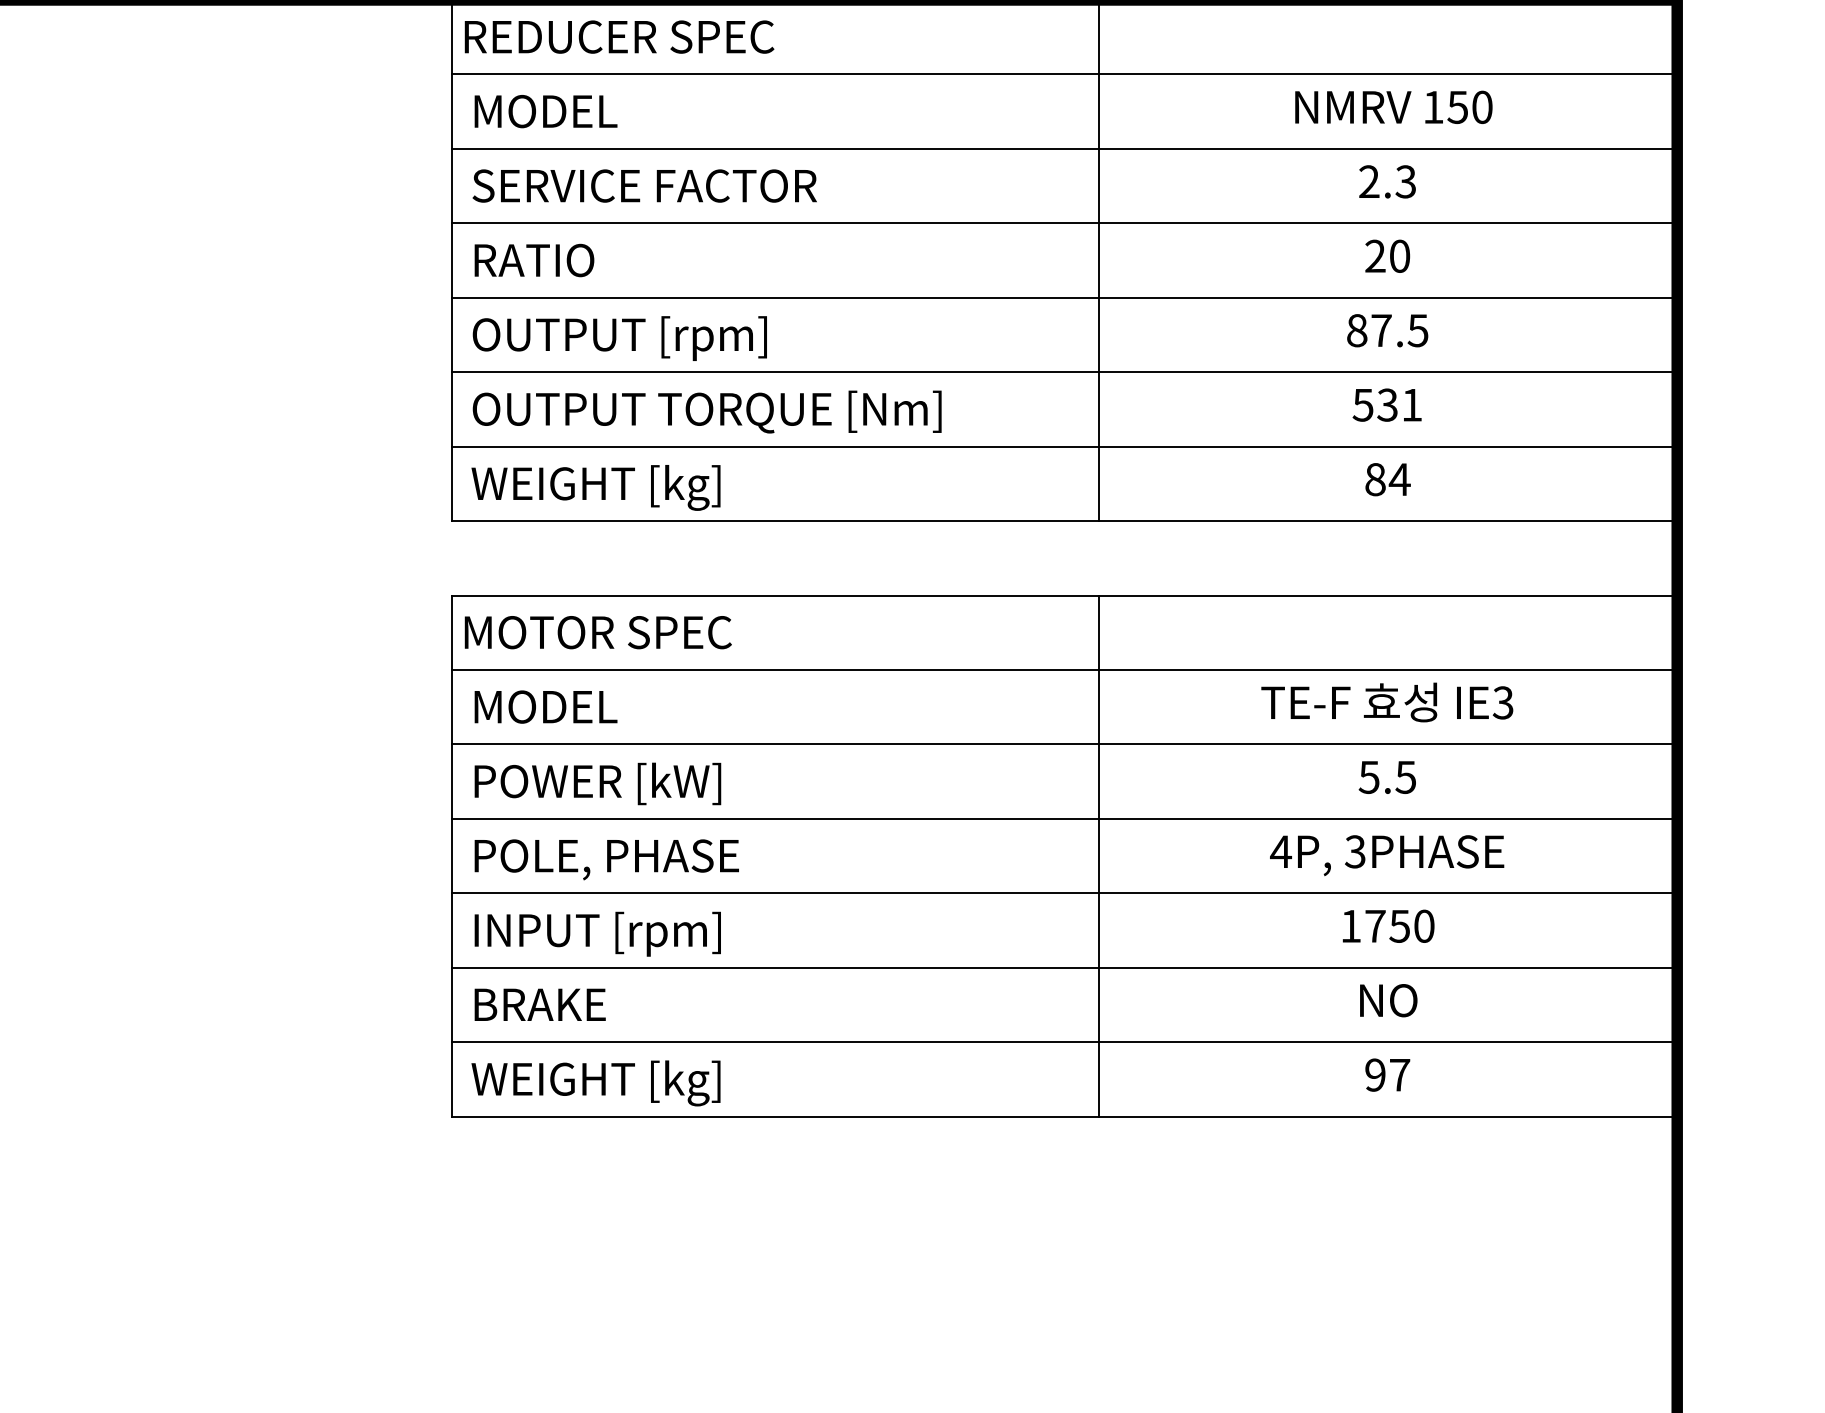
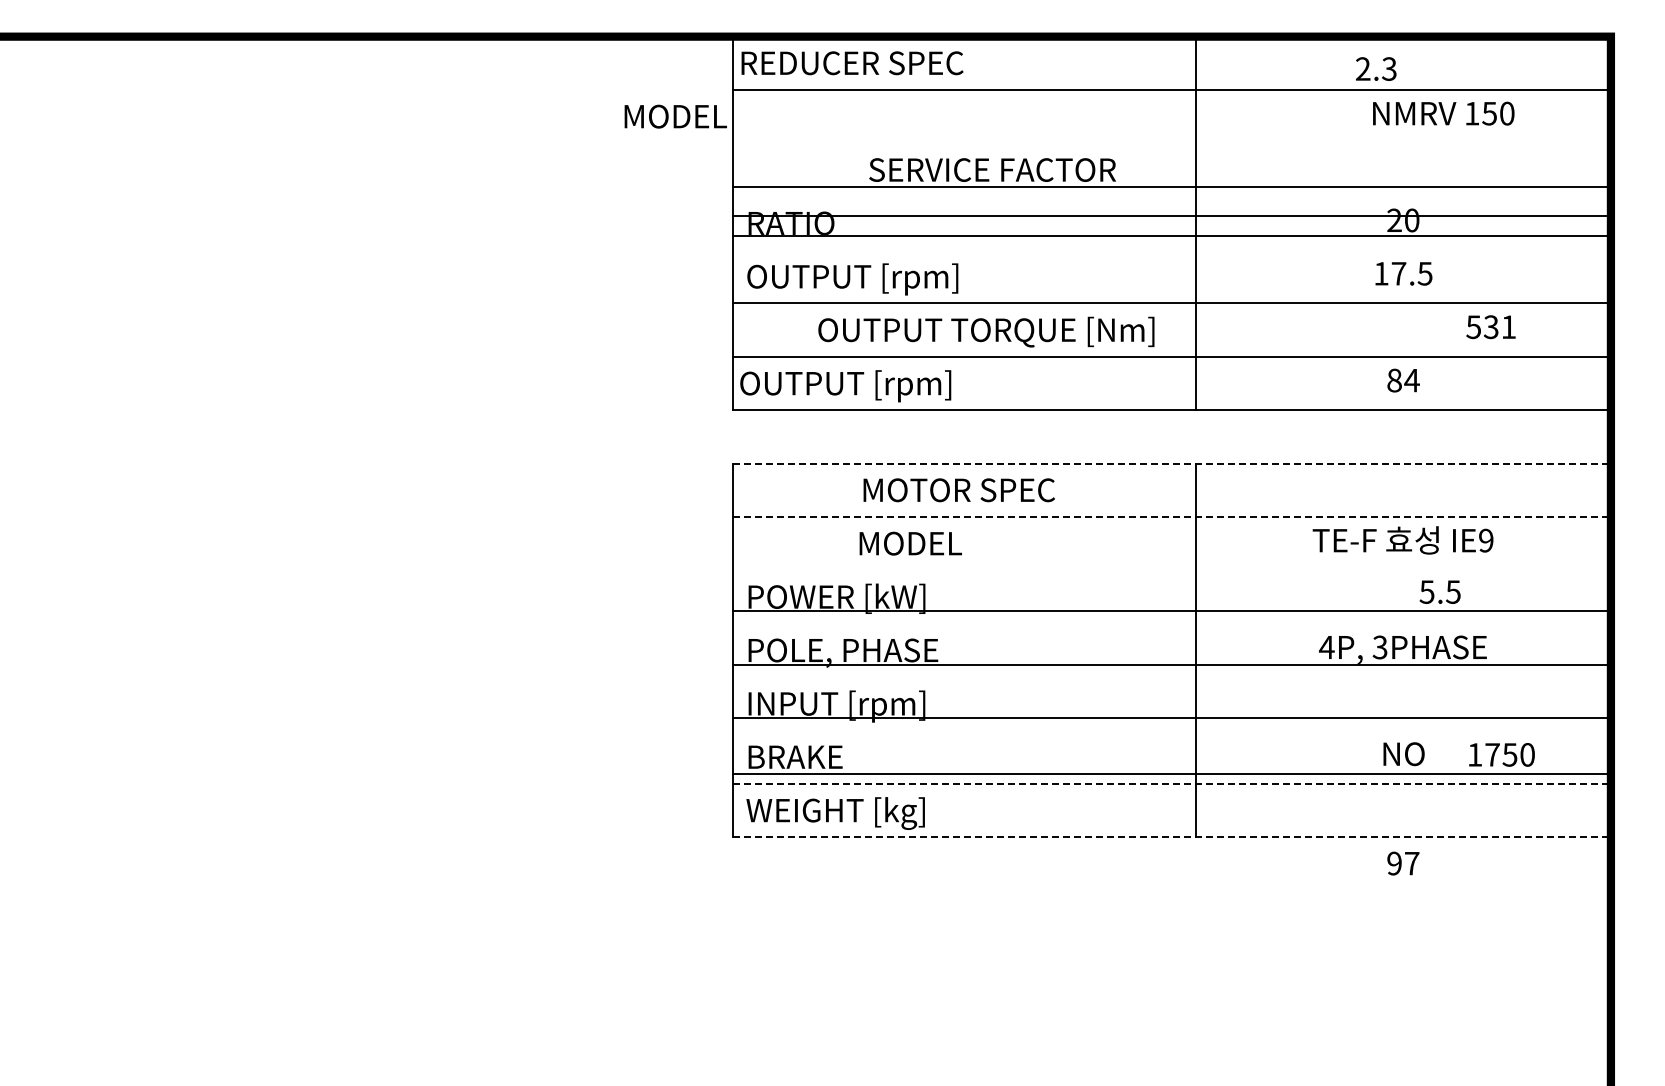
text: (1393, 107) -> (1443, 113), moved
text: (545, 111) -> (675, 116), moved
line: (1064, 148) -> (1171, 187), moved
text: (1387, 181) -> (1376, 68), moved
text: (644, 185) -> (992, 169), moved
line: (1064, 222) -> (1171, 235), moved
line: (1064, 298) -> (1171, 216), moved
text: (1357, 330) -> (1381, 273), 87.5 -> 17.5
text: (1386, 405) -> (1490, 327), moved
text: (707, 411) -> (986, 331), moved
text: (609, 487) -> (845, 386), WEIGHT [kg] -> OUTPUT [rpm]
line: (1065, 595) -> (1172, 463), solid -> dashed
text: (597, 632) -> (958, 490), moved
line: (1065, 670) -> (1172, 517), solid -> dashed
text: (1502, 702) -> (1485, 540), IE3 -> IE9
text: (545, 706) -> (910, 543), moved
line: (1064, 744) -> (1171, 611), moved
text: (1386, 776) -> (1439, 591), moved
line: (1064, 818) -> (1171, 664), moved
line: (1064, 893) -> (1171, 718), moved
text: (1387, 925) -> (1501, 754), moved
line: (1064, 967) -> (1171, 773), moved
line: (1065, 1041) -> (1172, 783), solid -> dashed
text: (1387, 1074) -> (1403, 863), moved
line: (1065, 1116) -> (1172, 837), solid -> dashed

